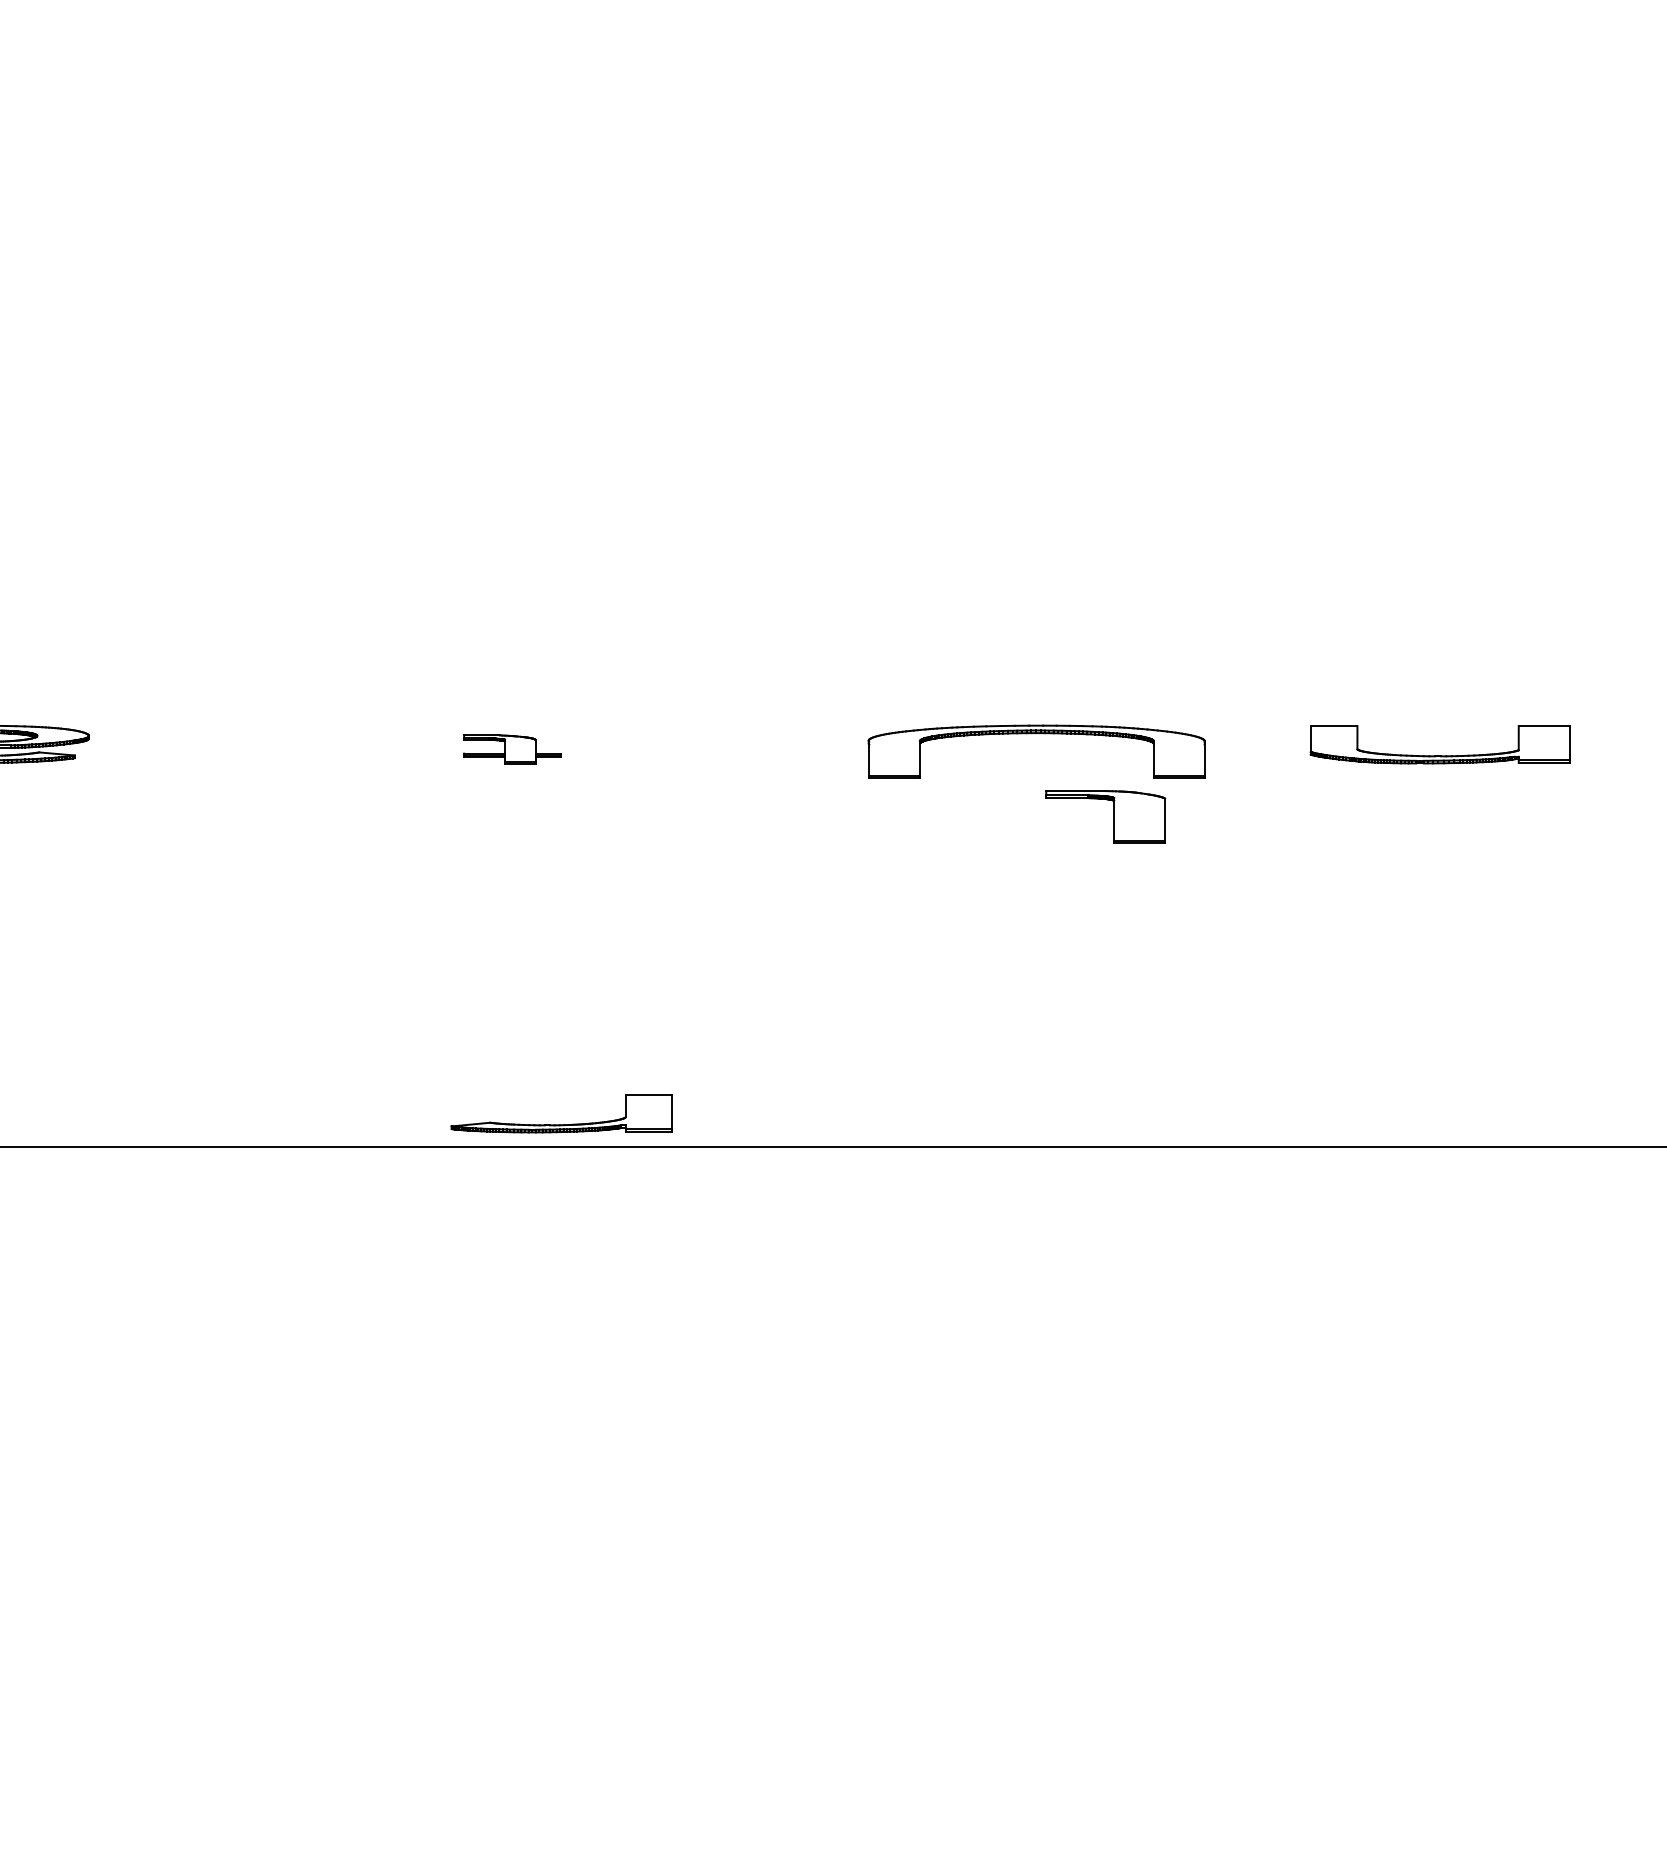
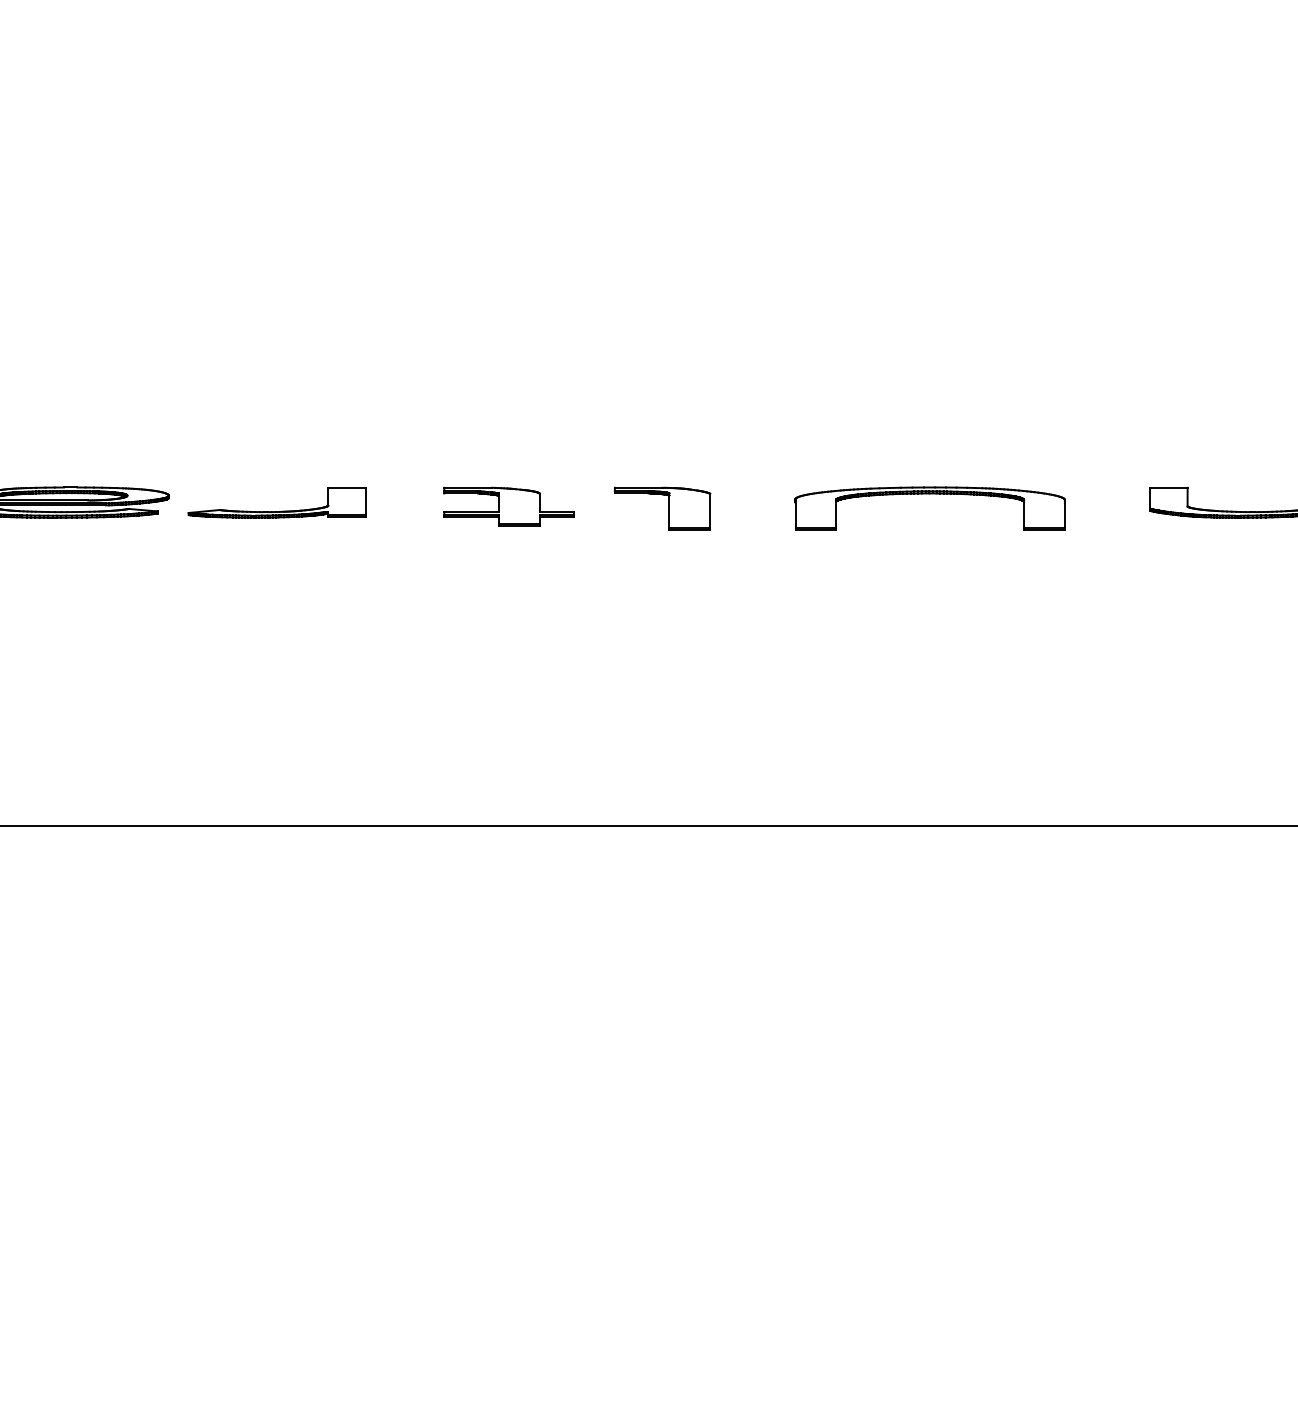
part: (512, 749) -> (509, 506), size x1.67
part: (1113, 816) -> (668, 508), moved
part: (561, 1124) -> (276, 511), moved

